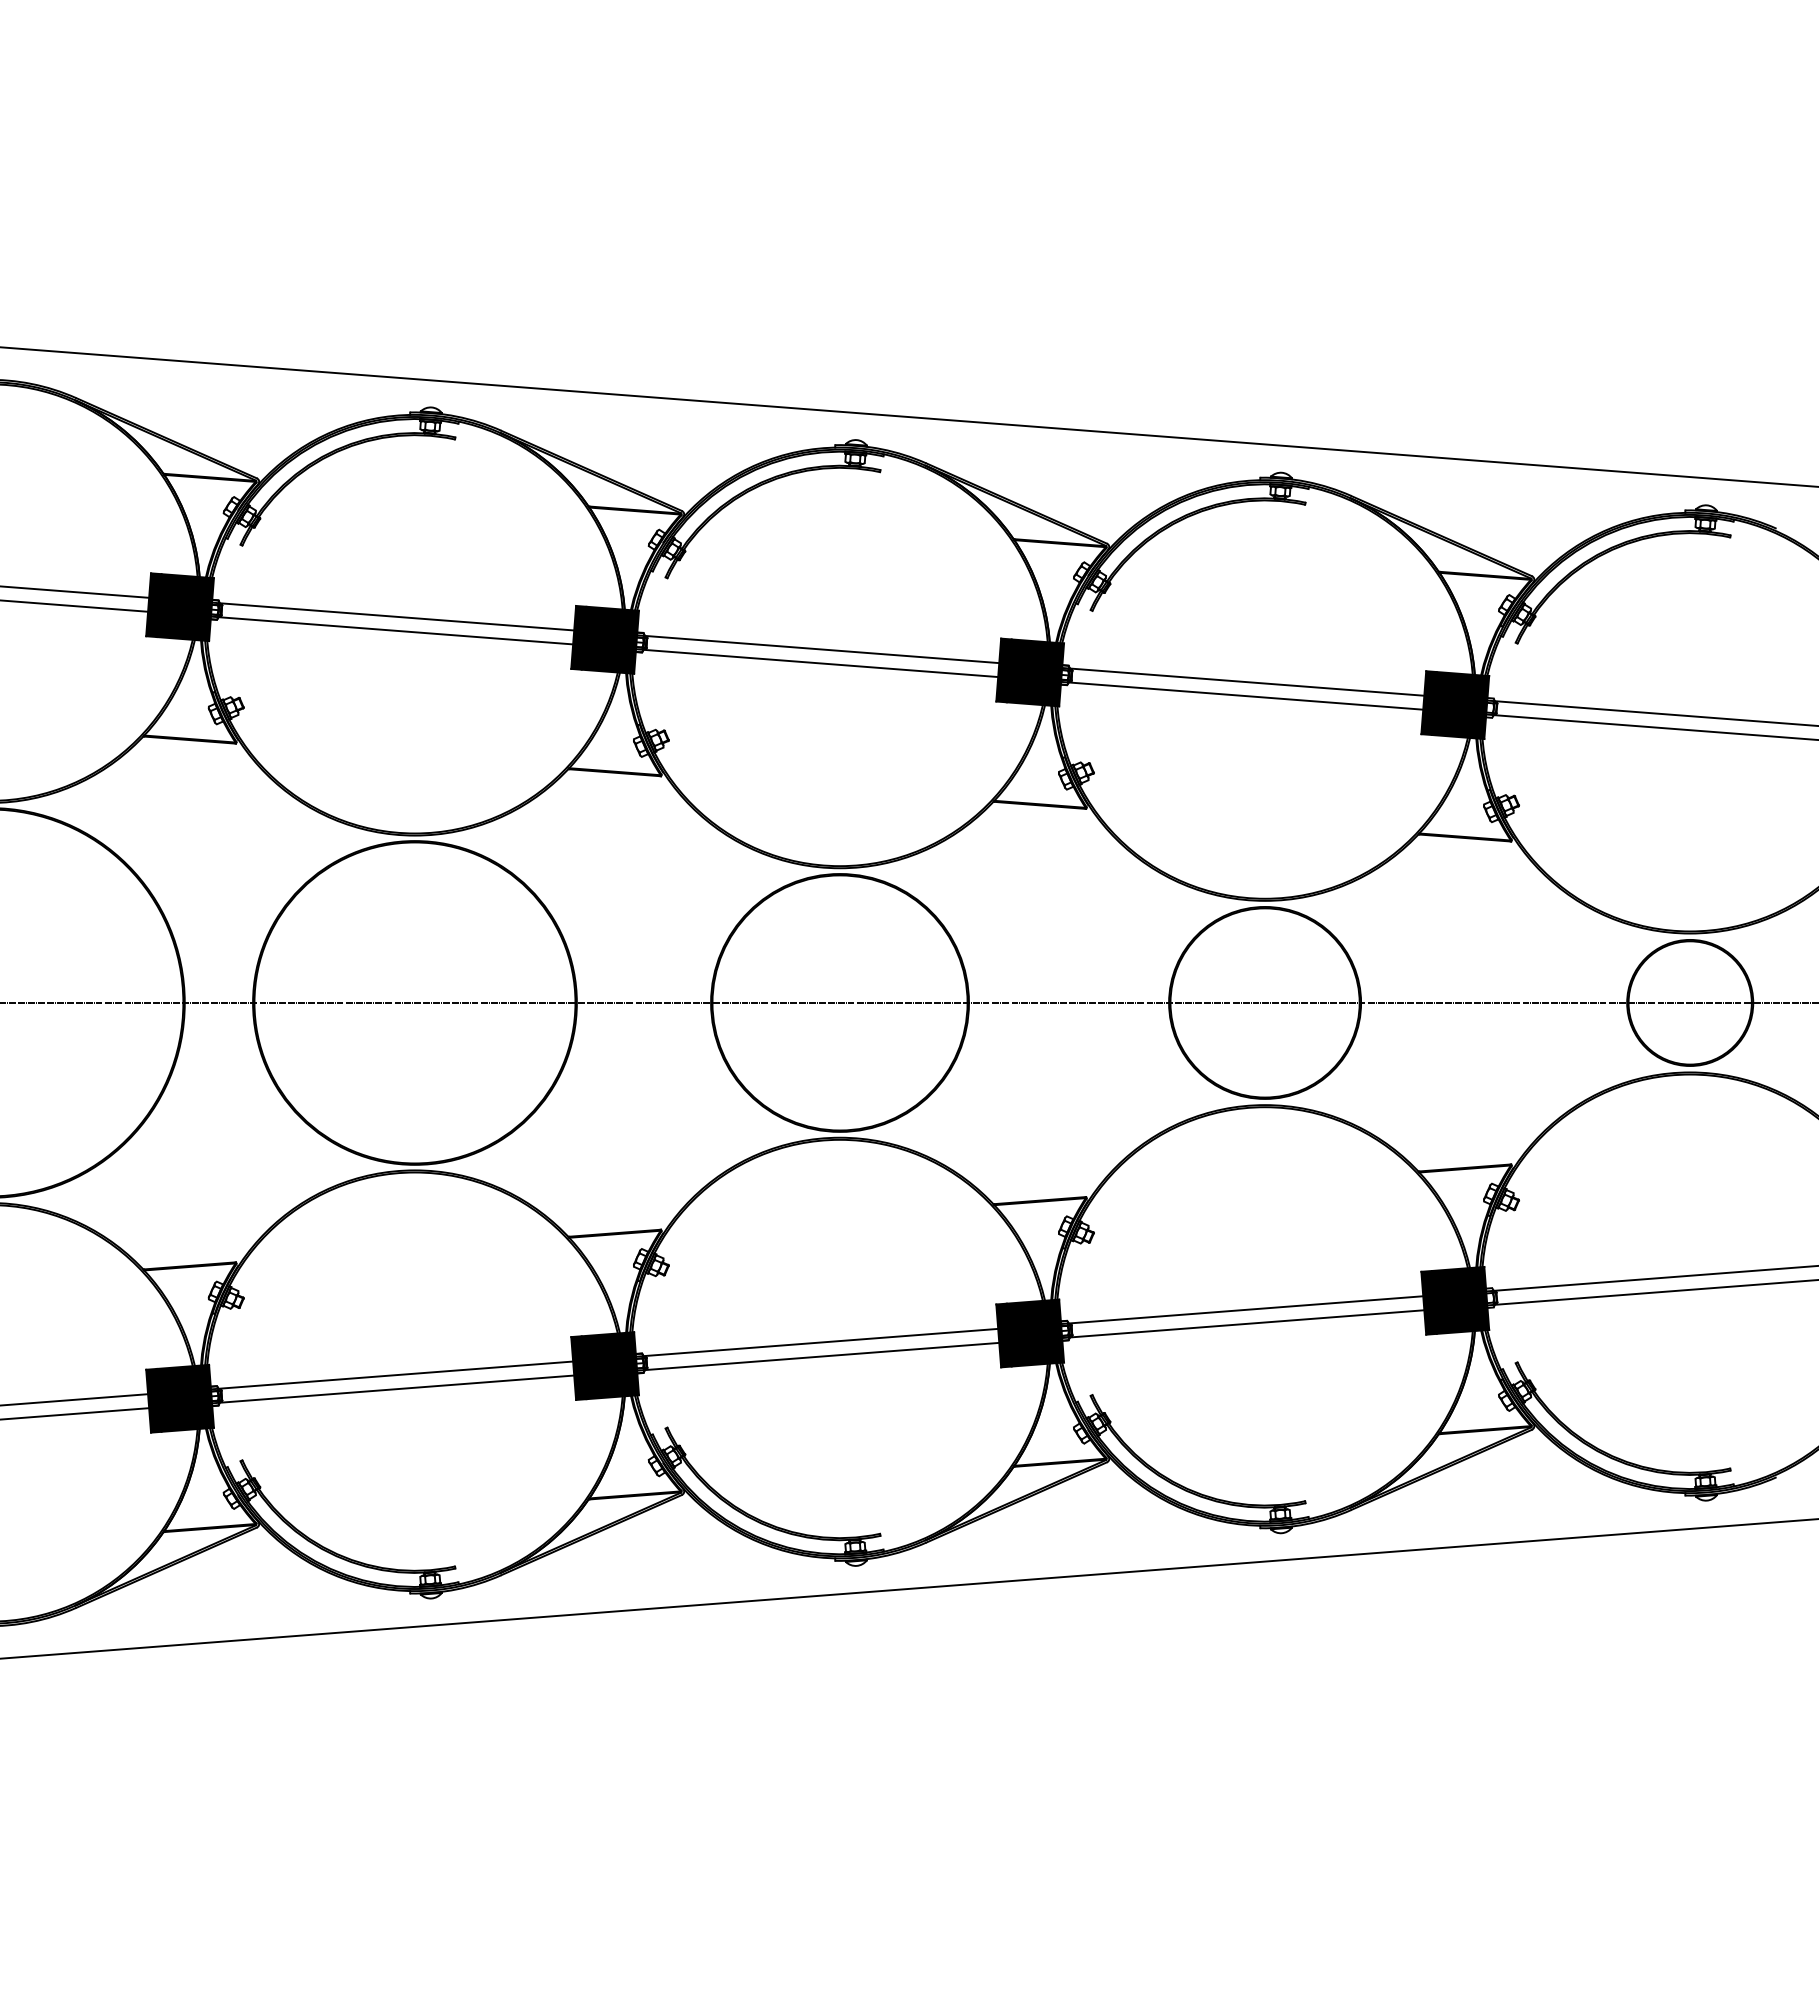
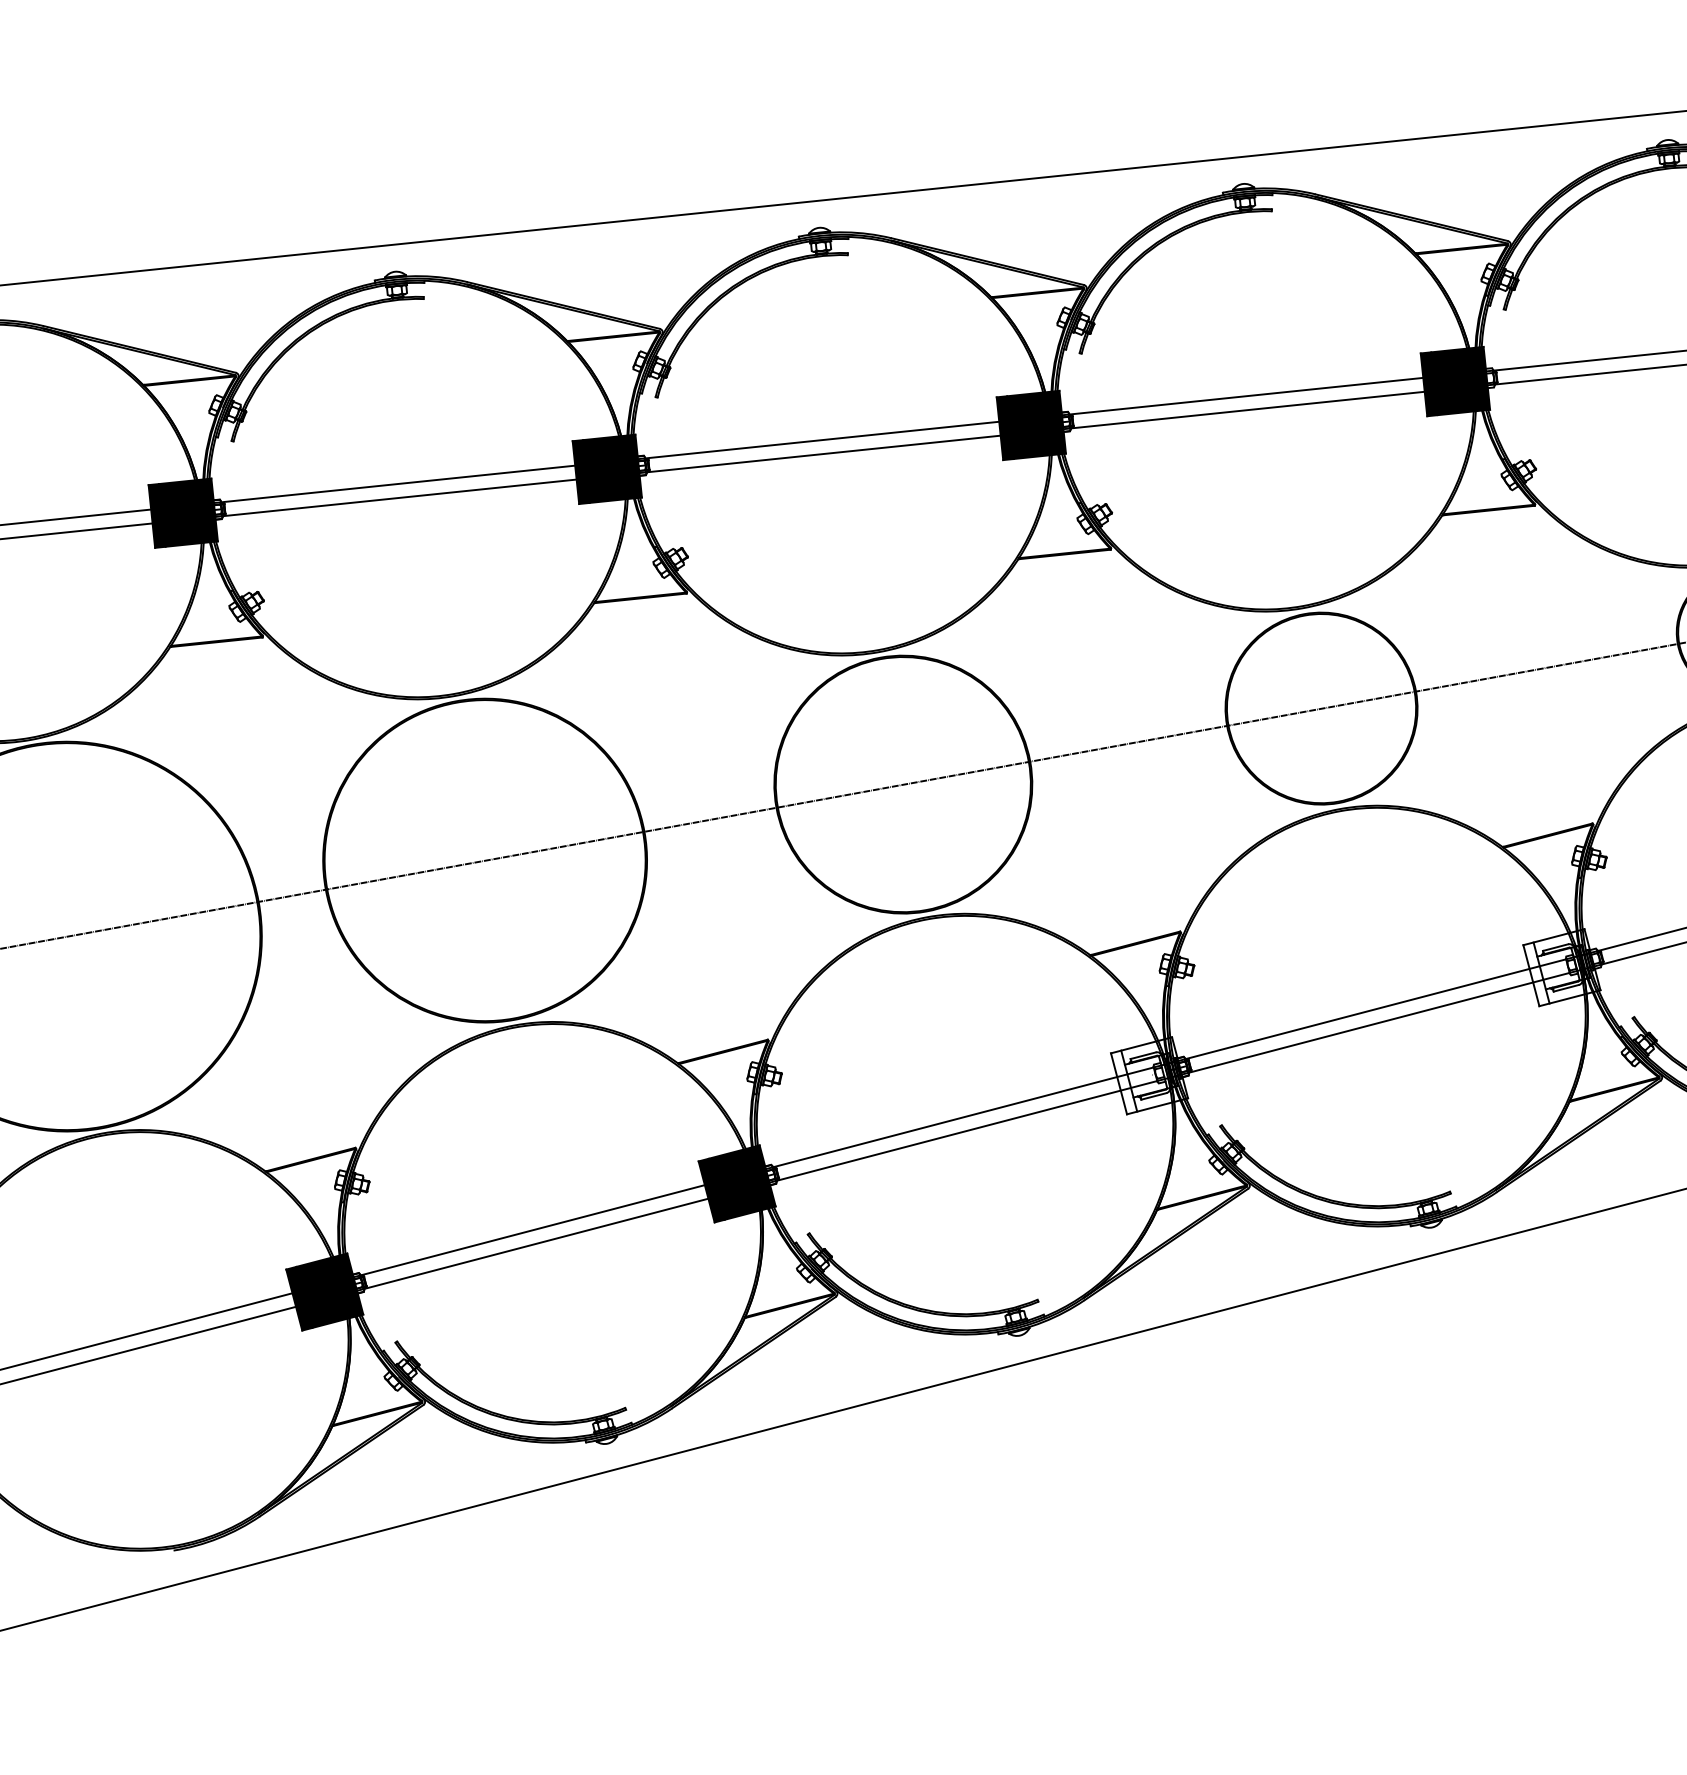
fill: (1455, 1300) -> (1562, 967), removed
fill: (1030, 1333) -> (1149, 1075), removed

